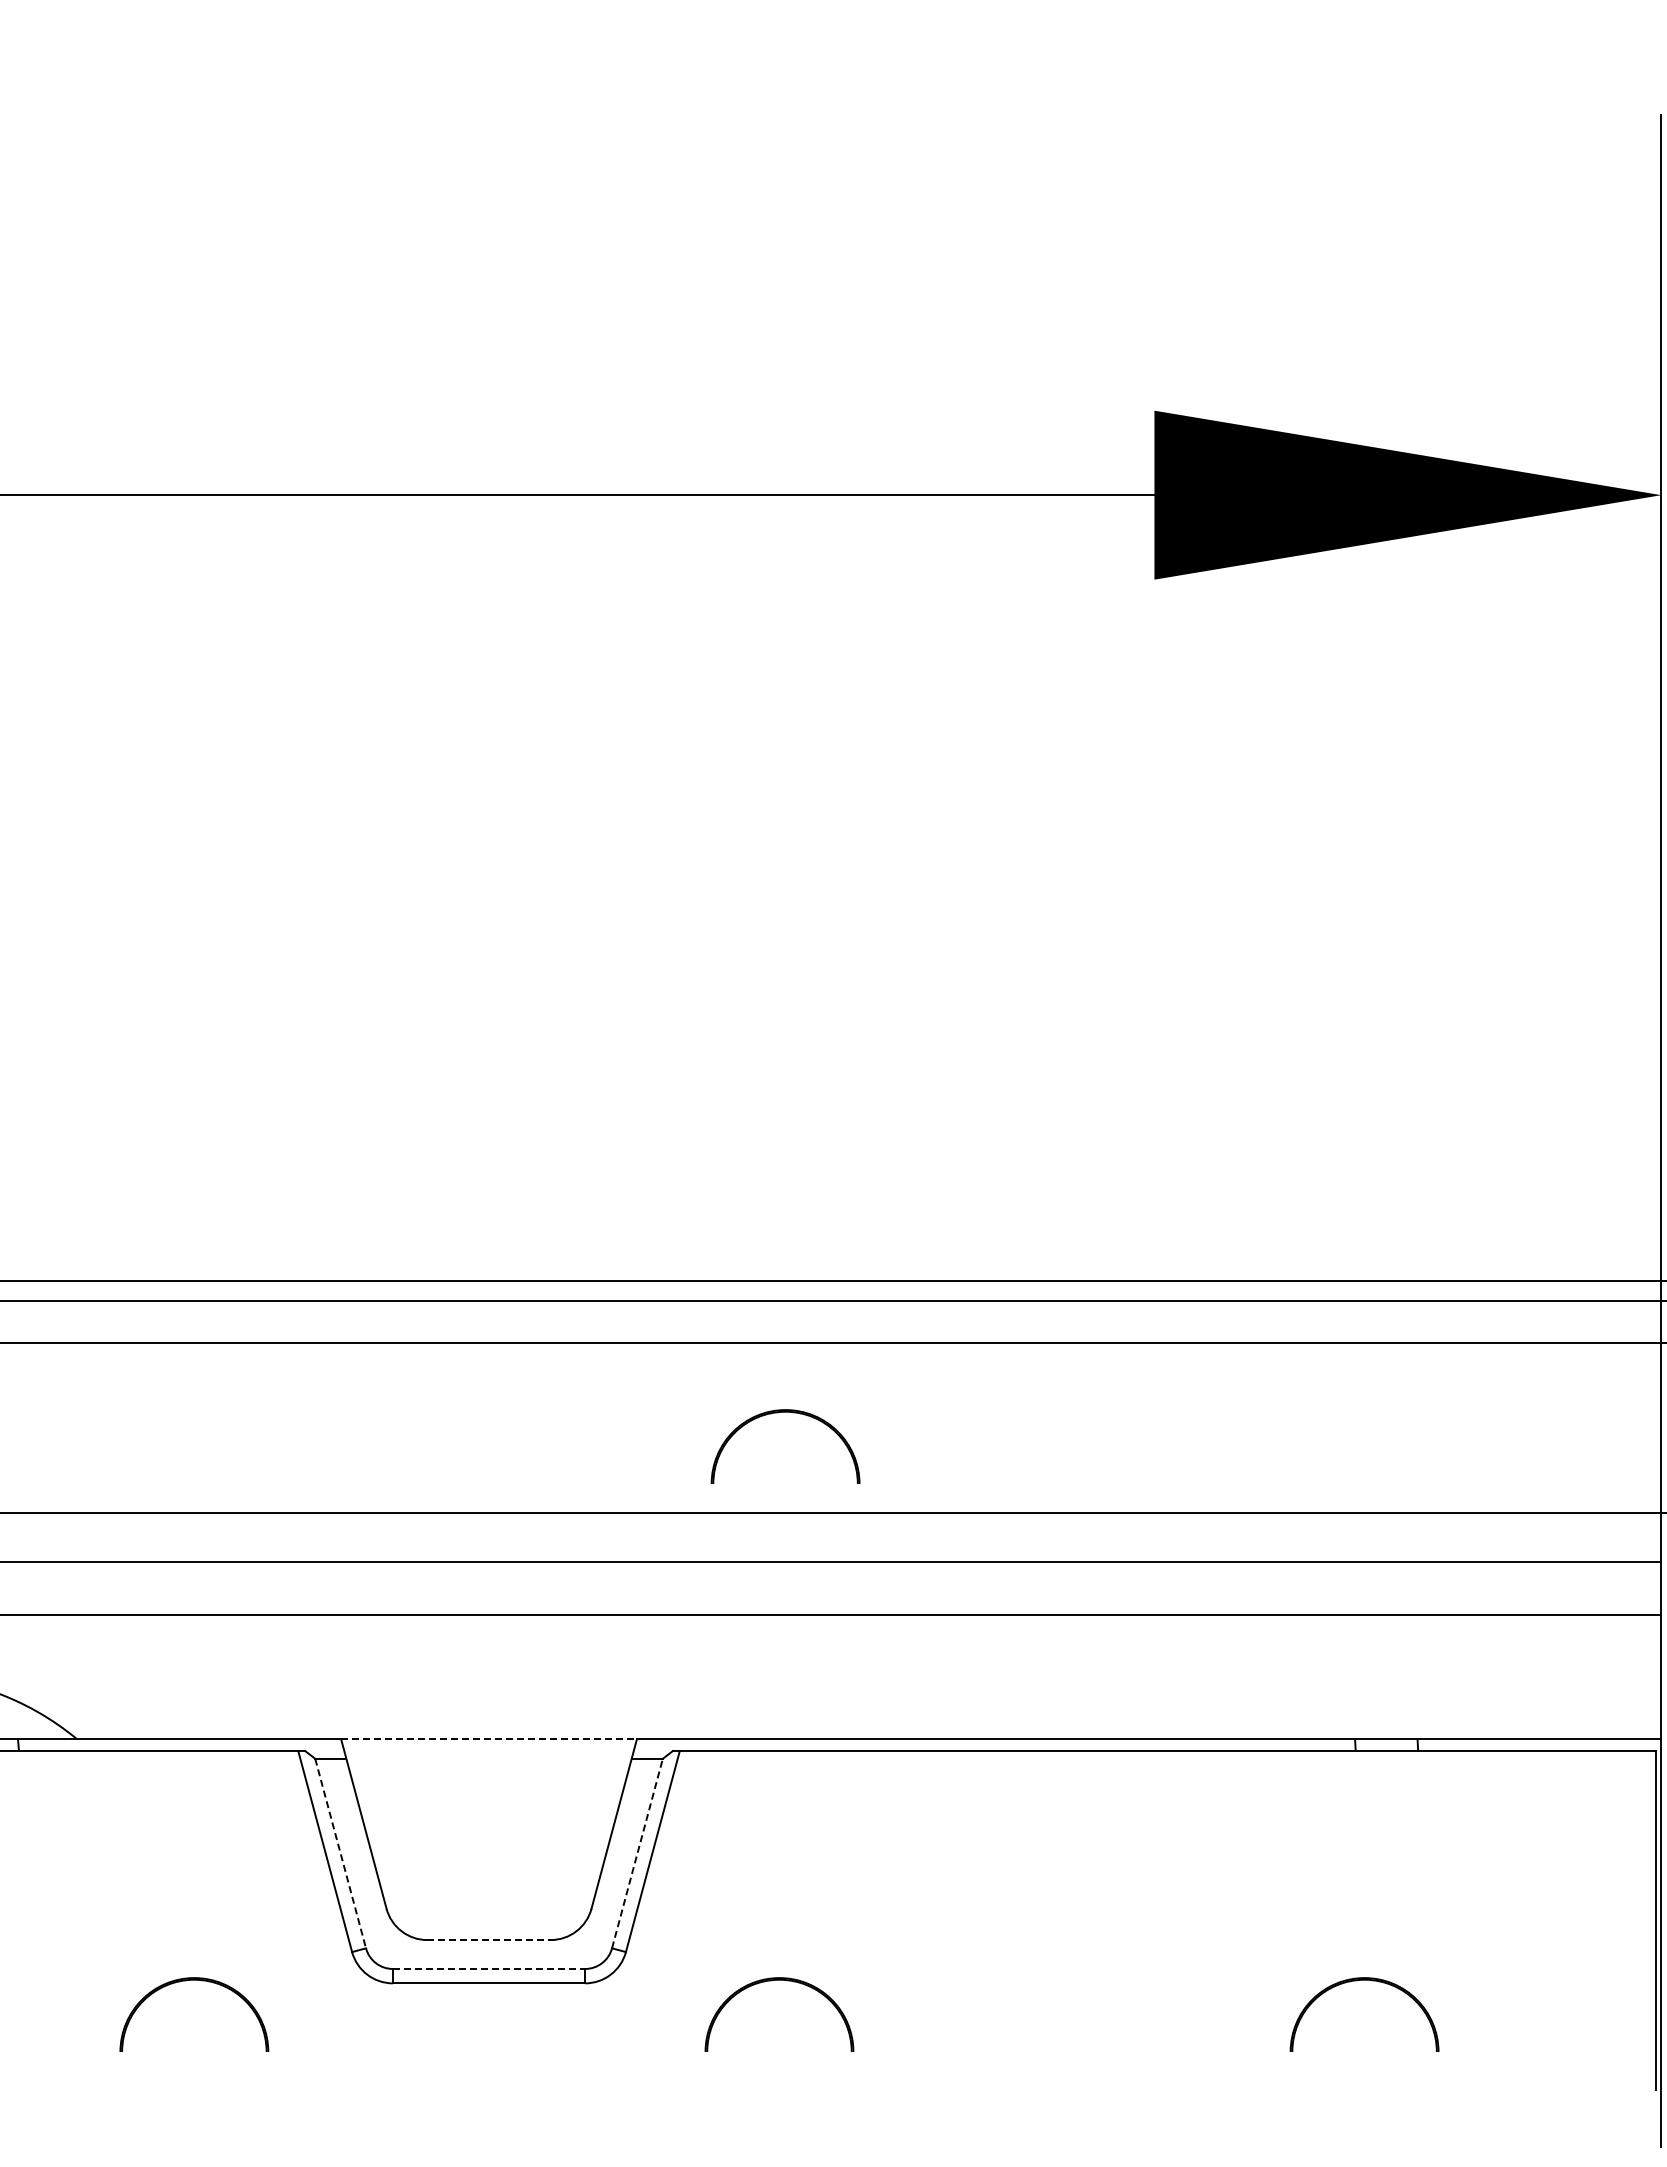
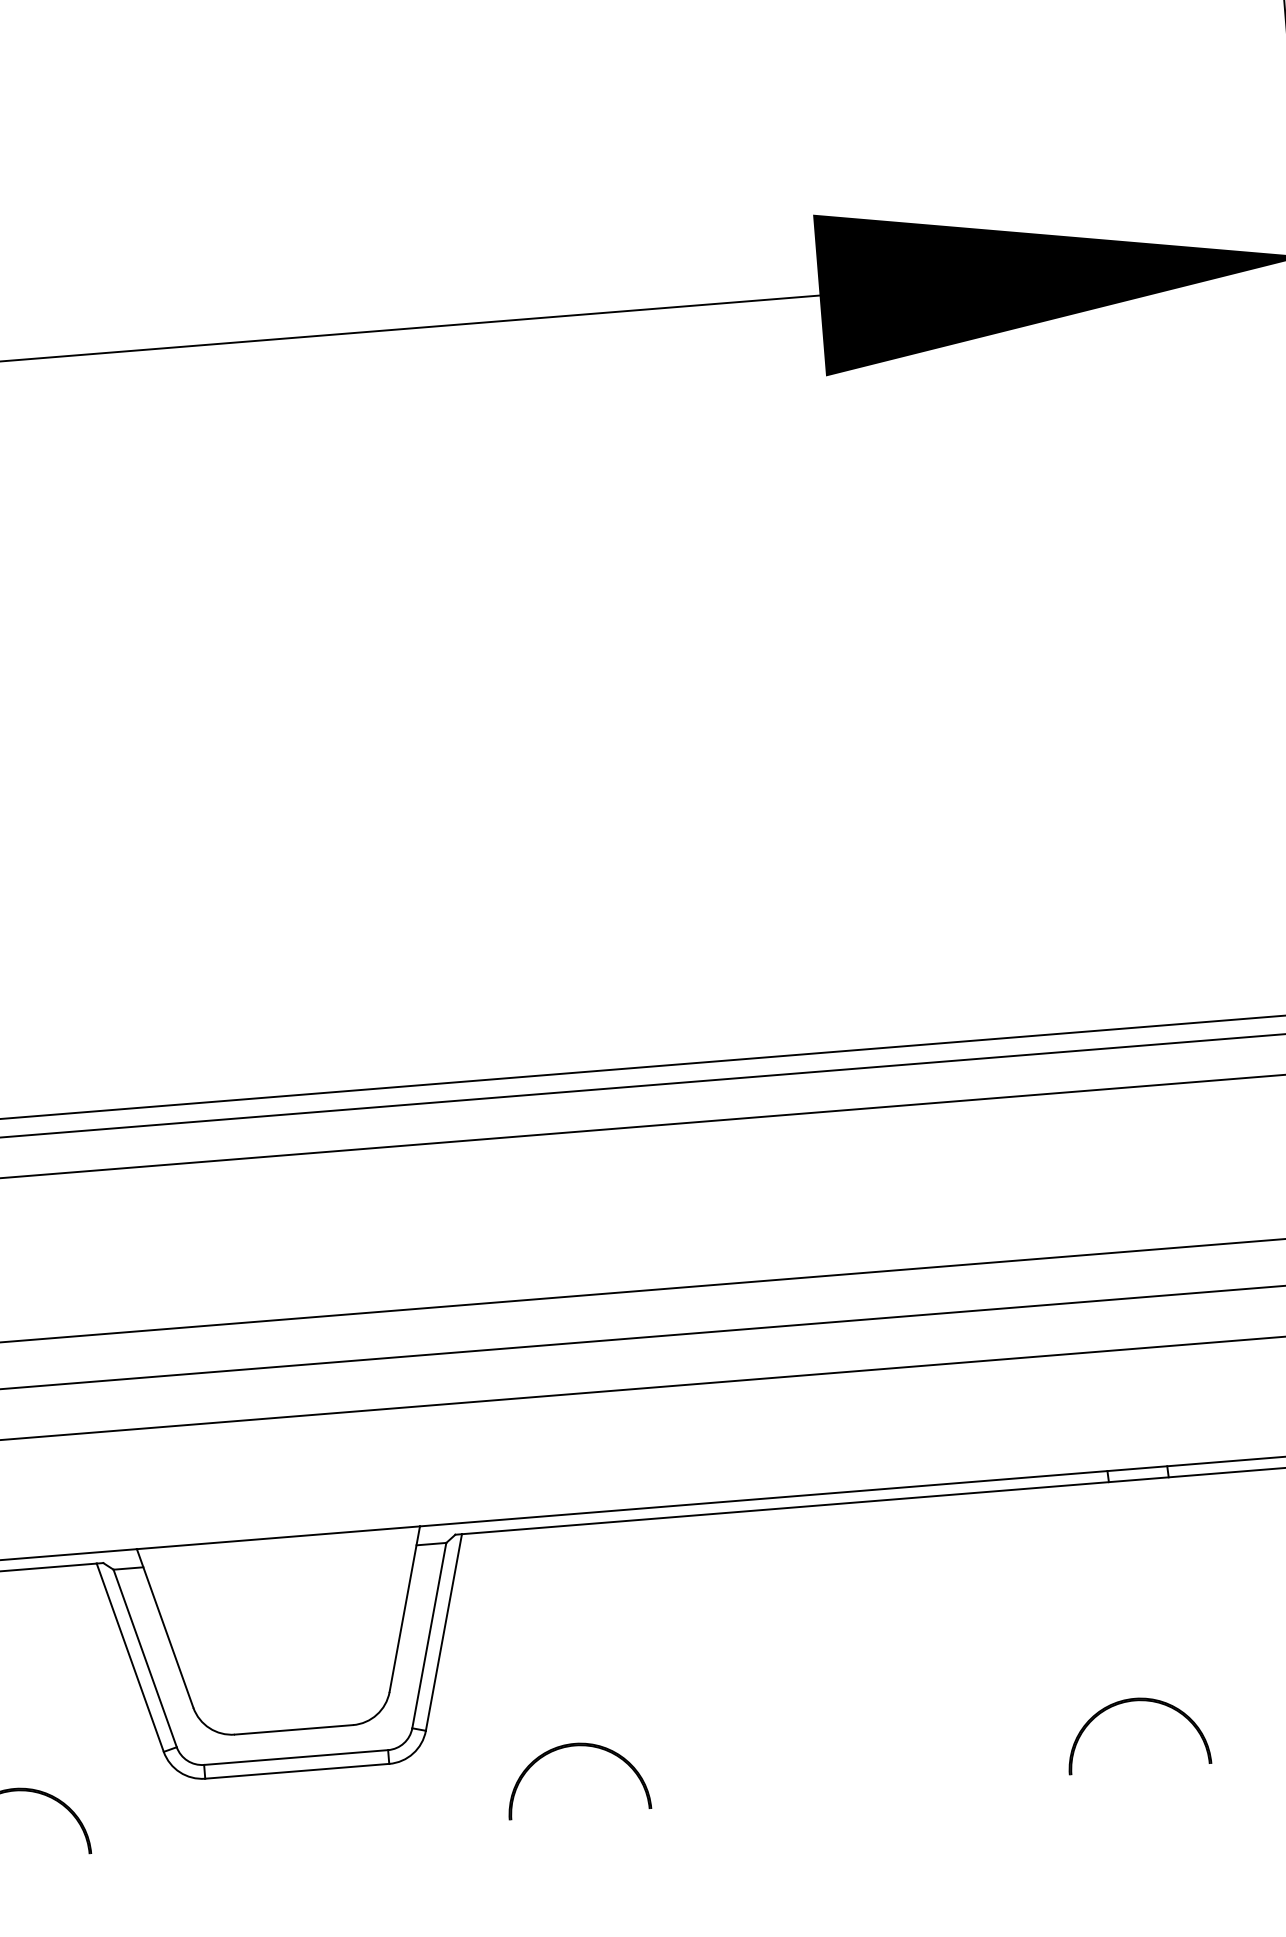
part: (778, 1413) -> (530, 1203), removed
line: (489, 1739) -> (278, 1537), dashed -> solid
line: (637, 1853) -> (429, 1635), dashed -> solid
line: (340, 1854) -> (145, 1659), dashed -> solid
line: (489, 1940) -> (294, 1730), dashed -> solid
line: (489, 1968) -> (296, 1757), dashed -> solid

